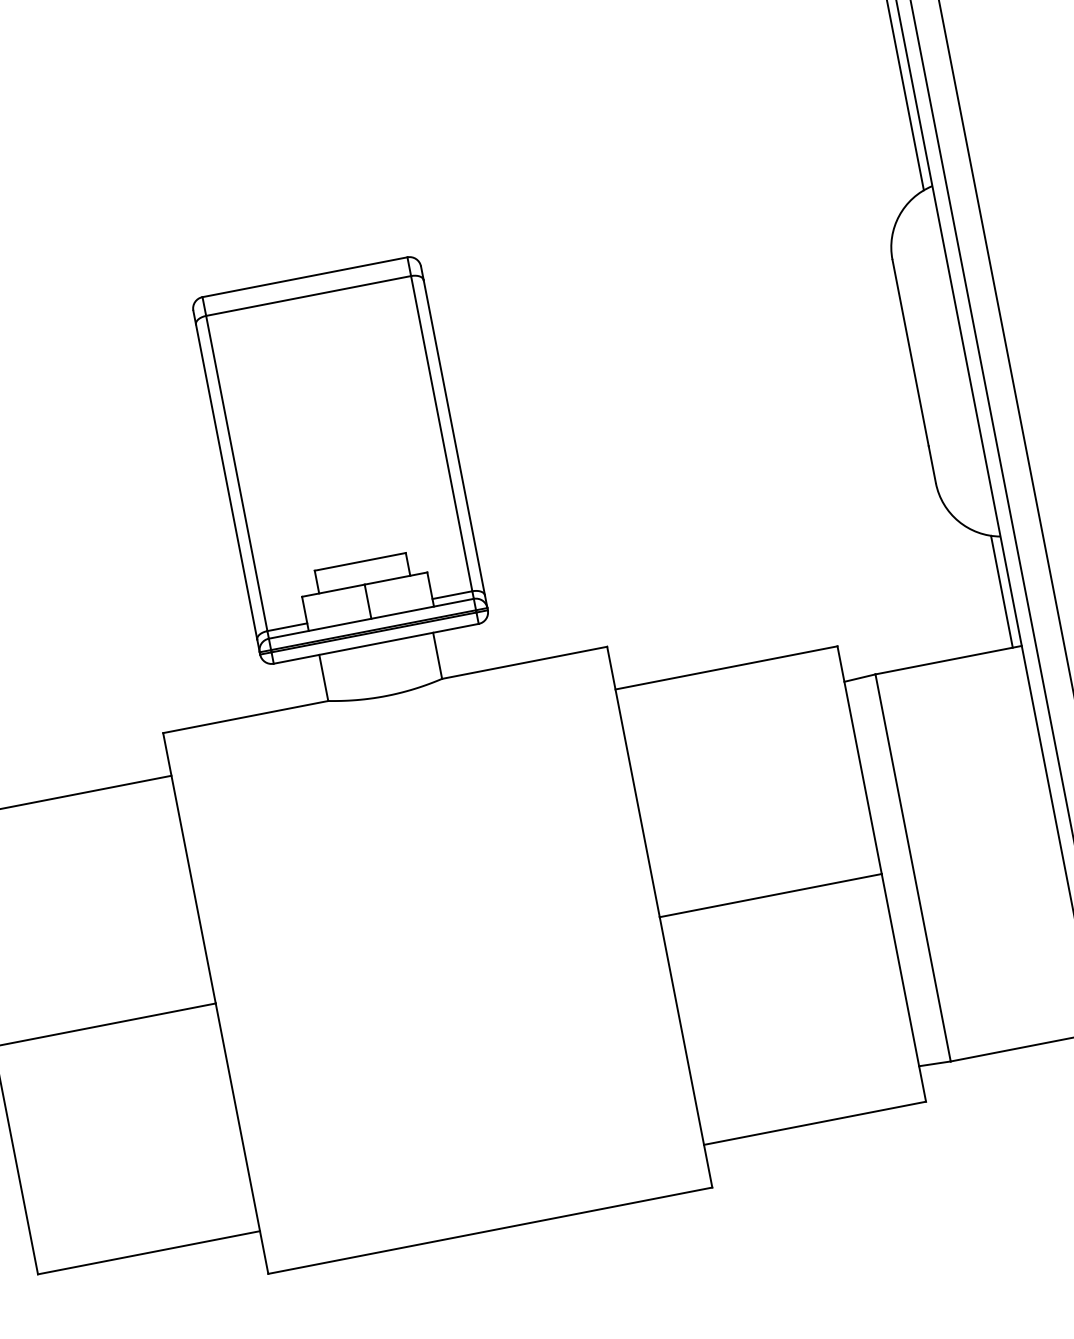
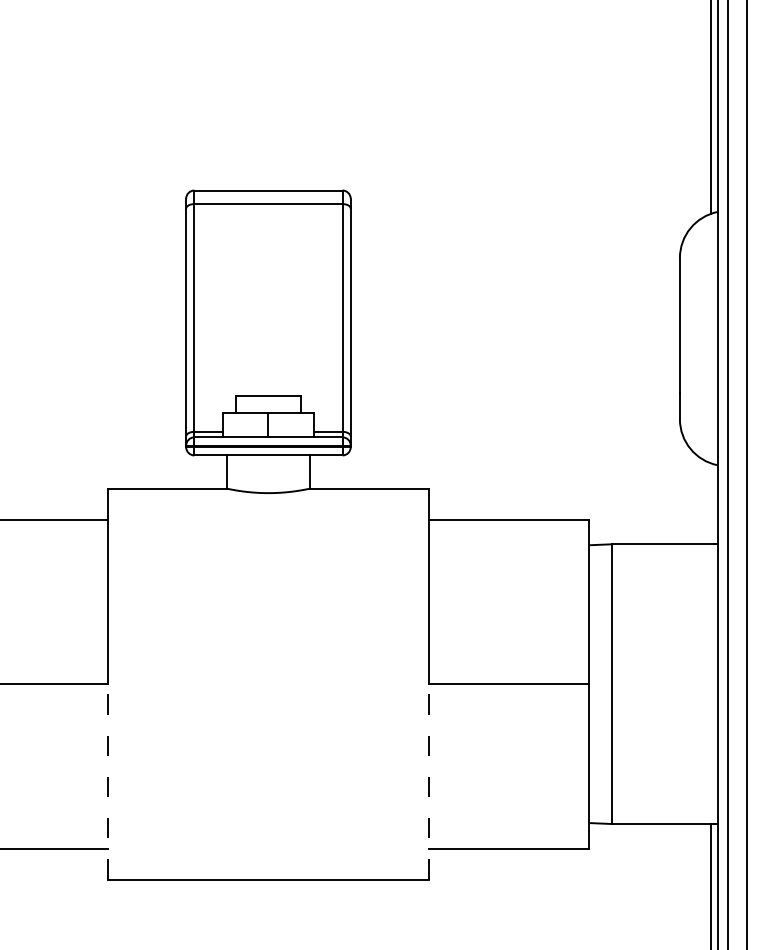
line: (1002, 591) -> (711, 503), removed
line: (685, 1051) -> (428, 781), solid -> dashed
line: (242, 1138) -> (108, 781), solid -> dashed

